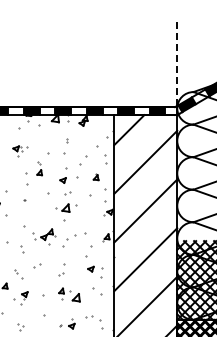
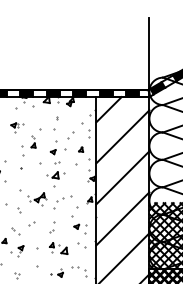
line: (177, 63) -> (149, 53), dashed -> solid

